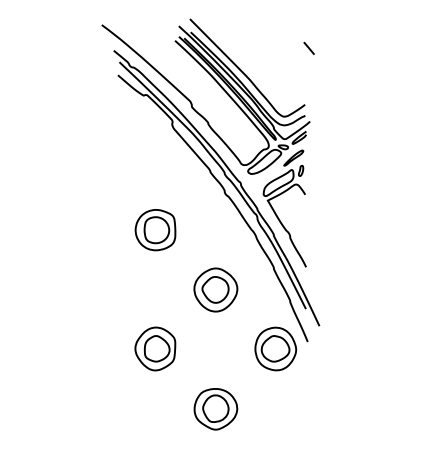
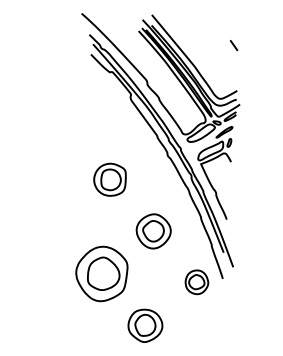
line: (308, 47) -> (233, 44), moved
part: (155, 348) -> (101, 273), size x1.6
part: (275, 348) -> (196, 281), size x0.7

